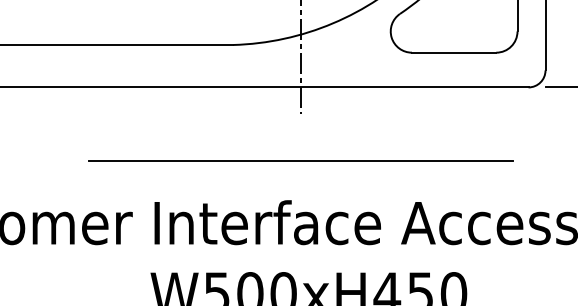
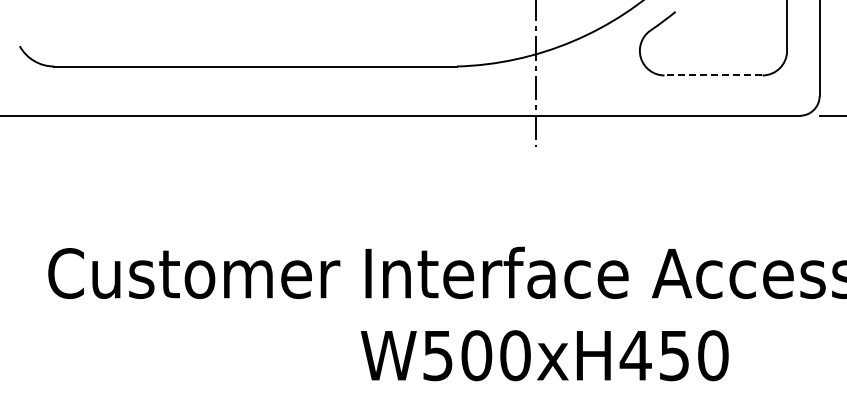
line: (454, 52) -> (713, 75), solid -> dashed
line: (300, 160) -> (535, 200), removed

